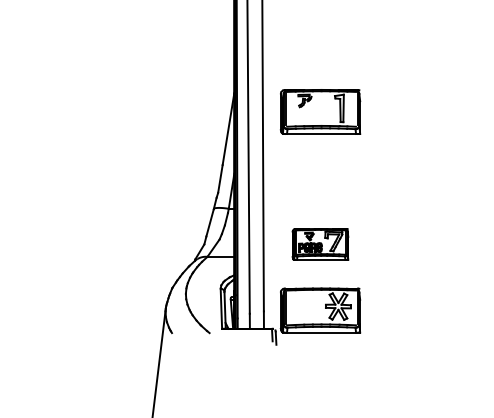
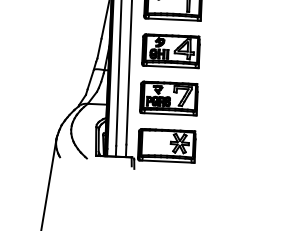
part: (320, 178) -> (171, 51), added
part: (320, 244) -> (168, 98), size x1.43

